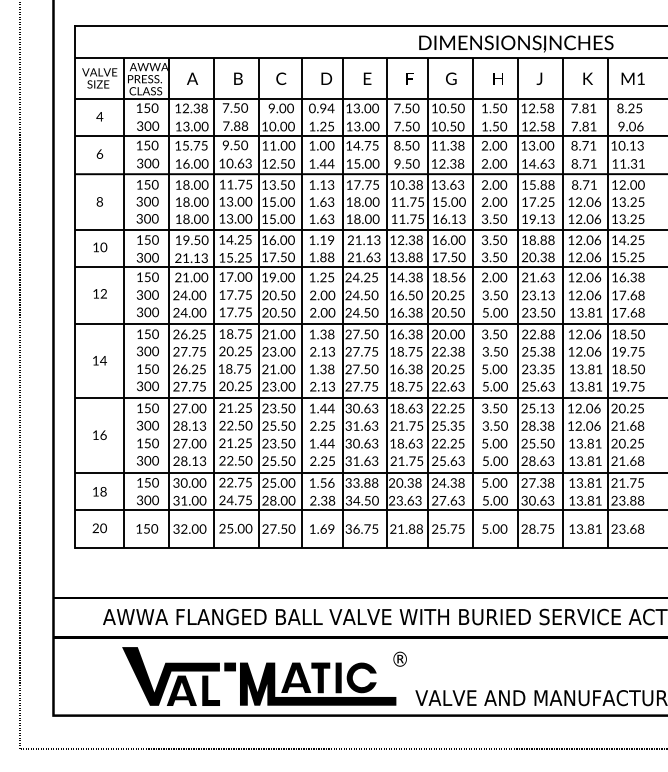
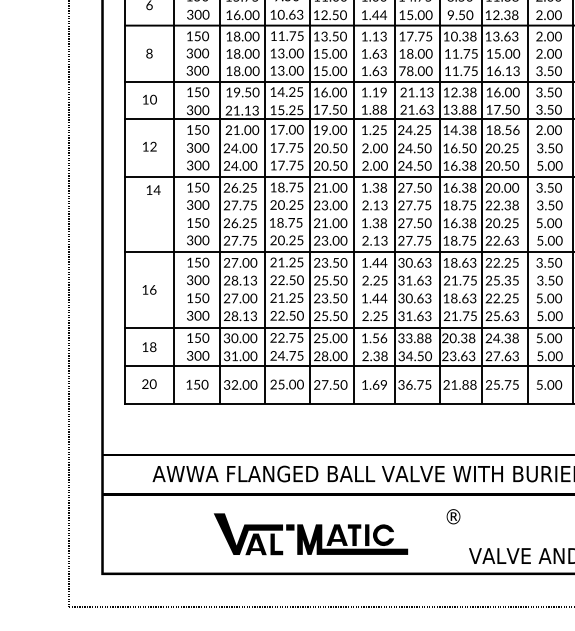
text: (349, 218) -> (402, 70), 18.00 -> 78.00
text: (99, 360) -> (153, 189), moved
part: (259, 676) -> (311, 534), size x0.7

